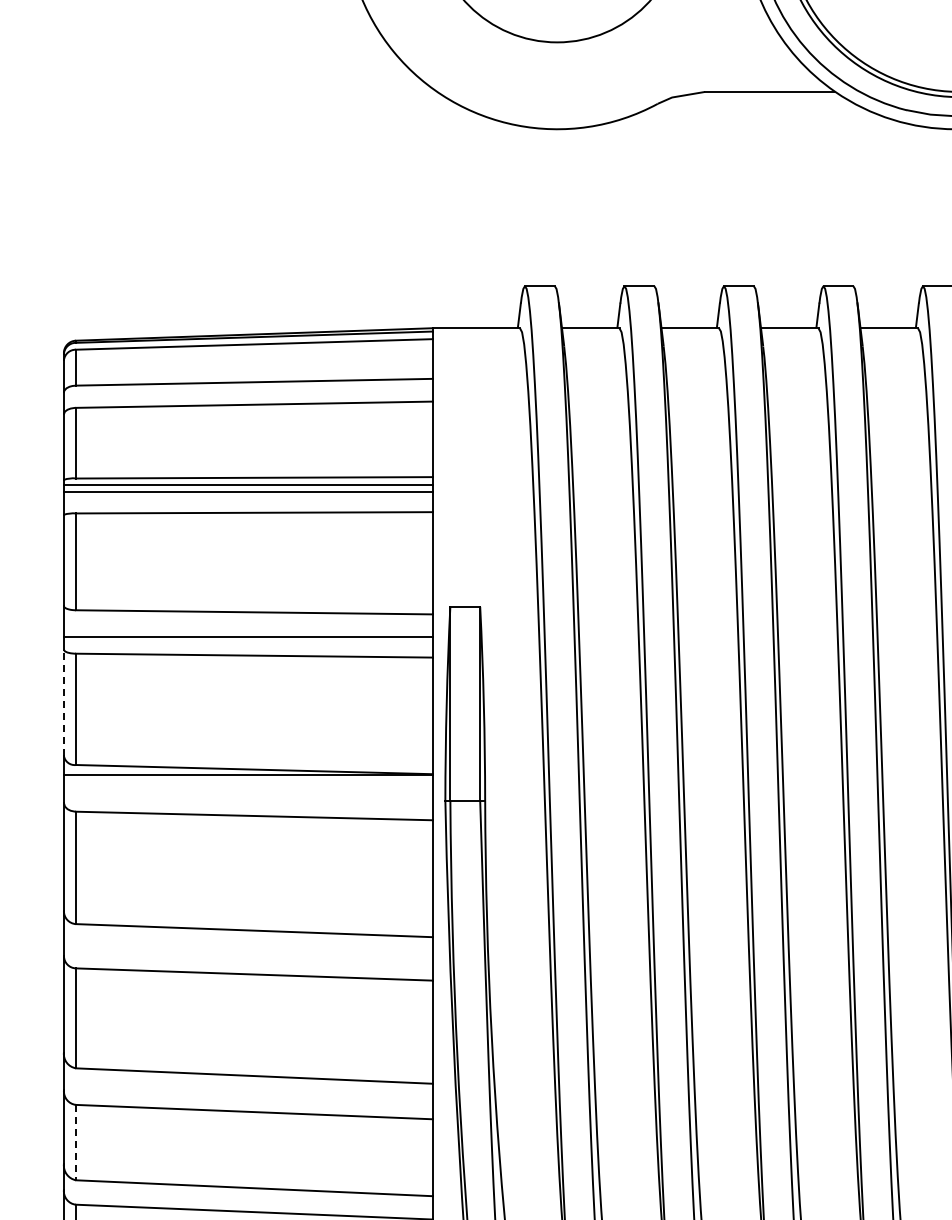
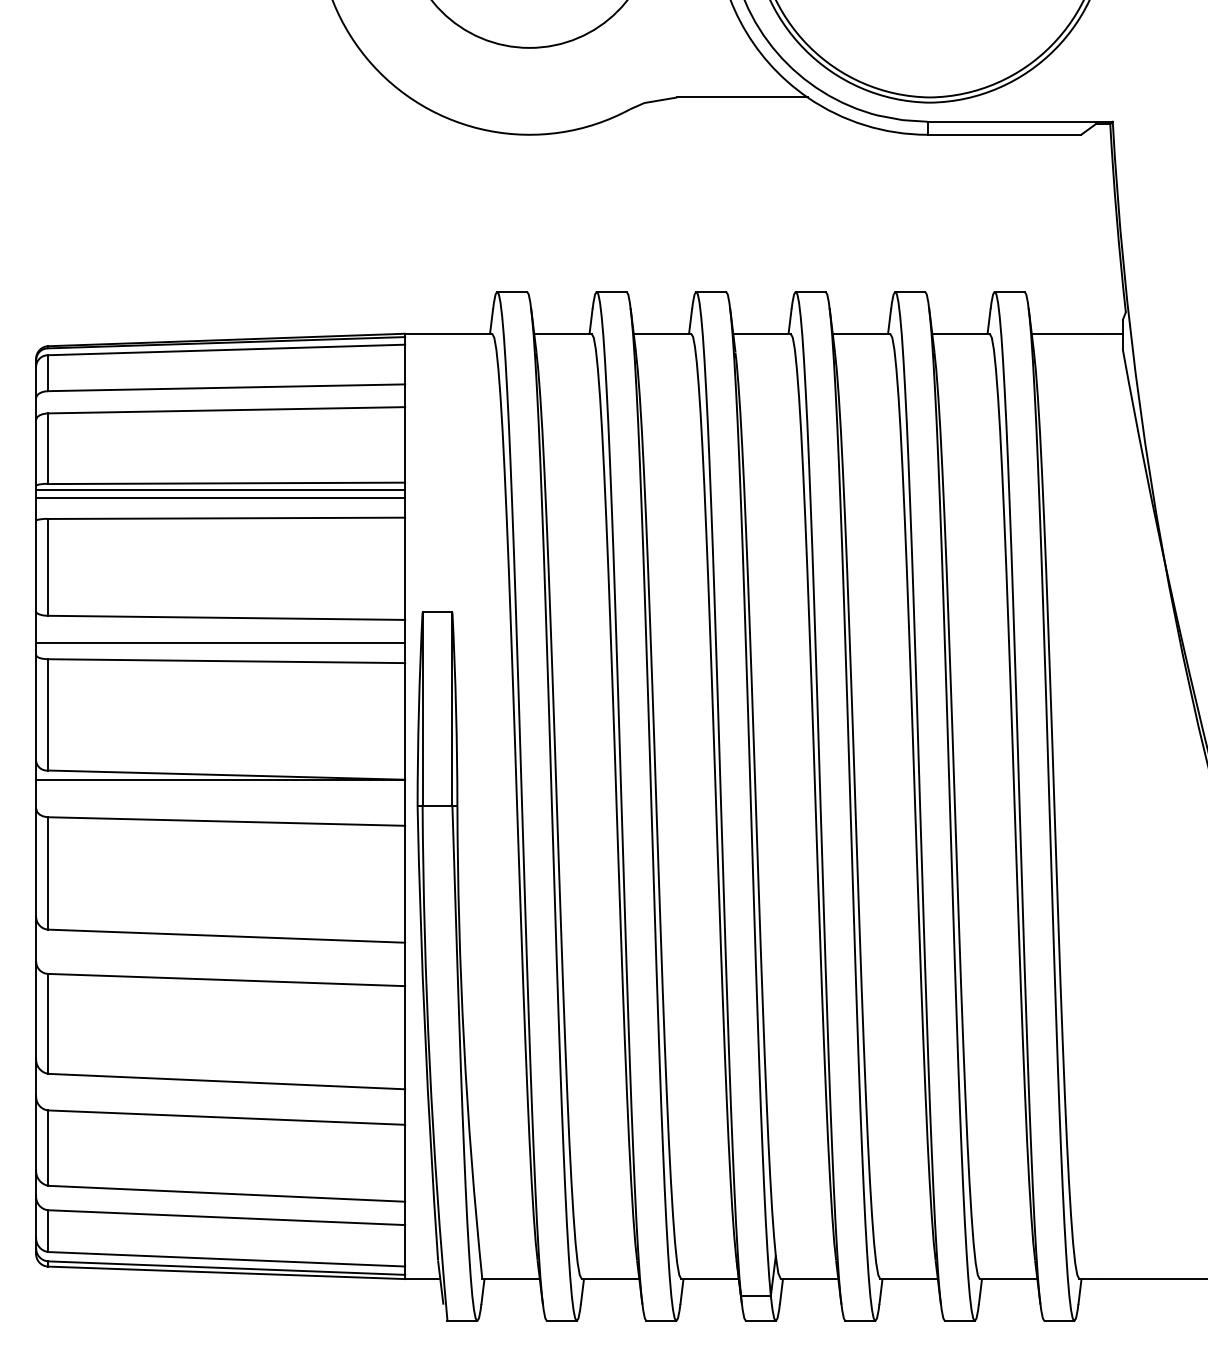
line: (64, 702) -> (36, 708), dashed -> solid
line: (76, 1142) -> (48, 1148), dashed -> solid

